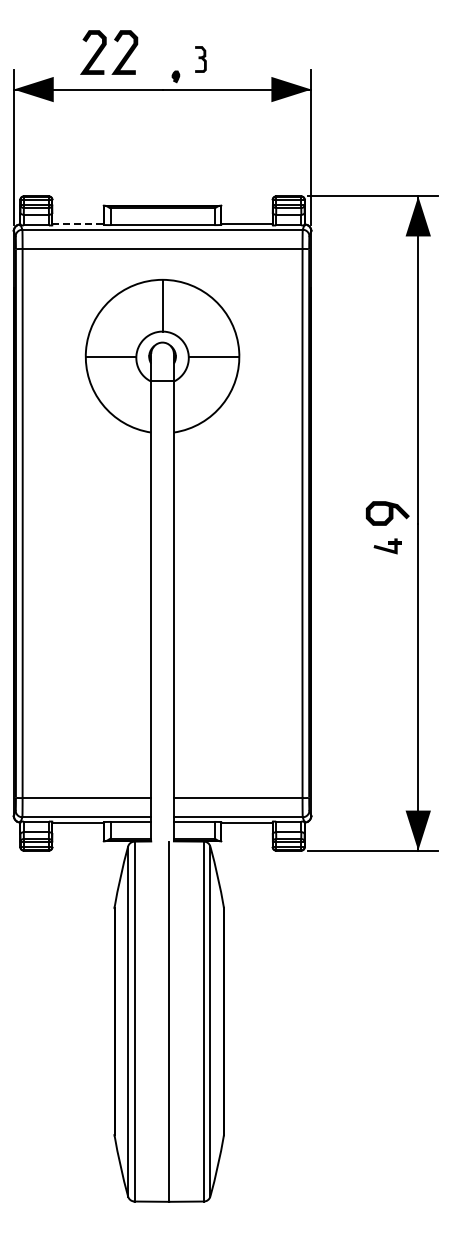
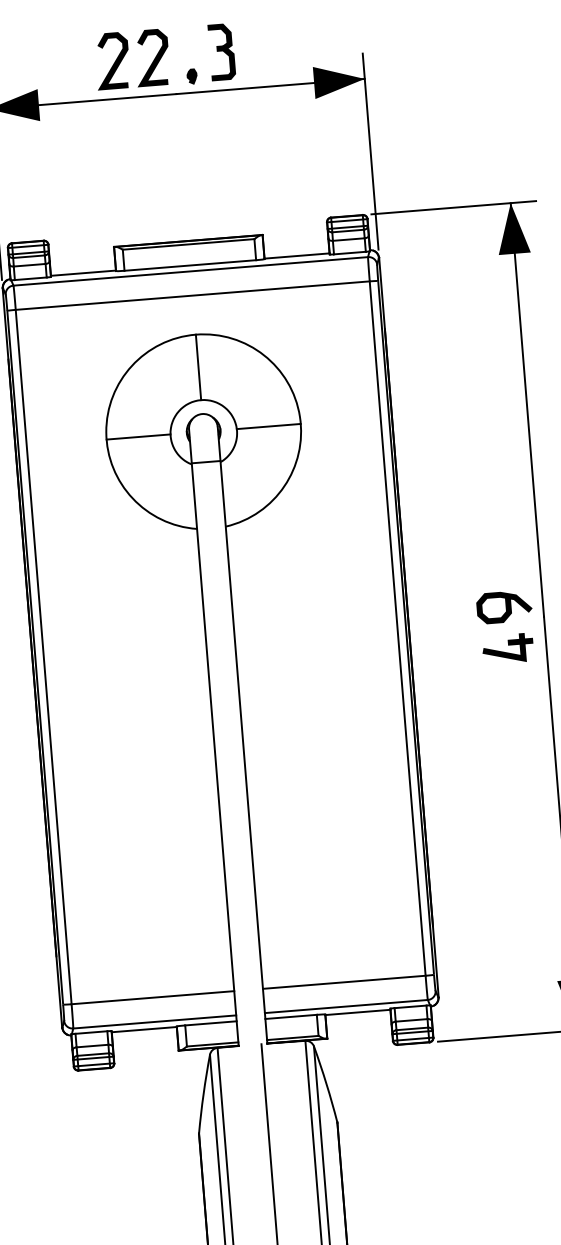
part: (103, 49) -> (125, 56), moved
part: (200, 59) -> (221, 52), size x1.67
line: (78, 224) -> (83, 273), dashed -> solid
part: (387, 546) -> (507, 648), size x1.43

